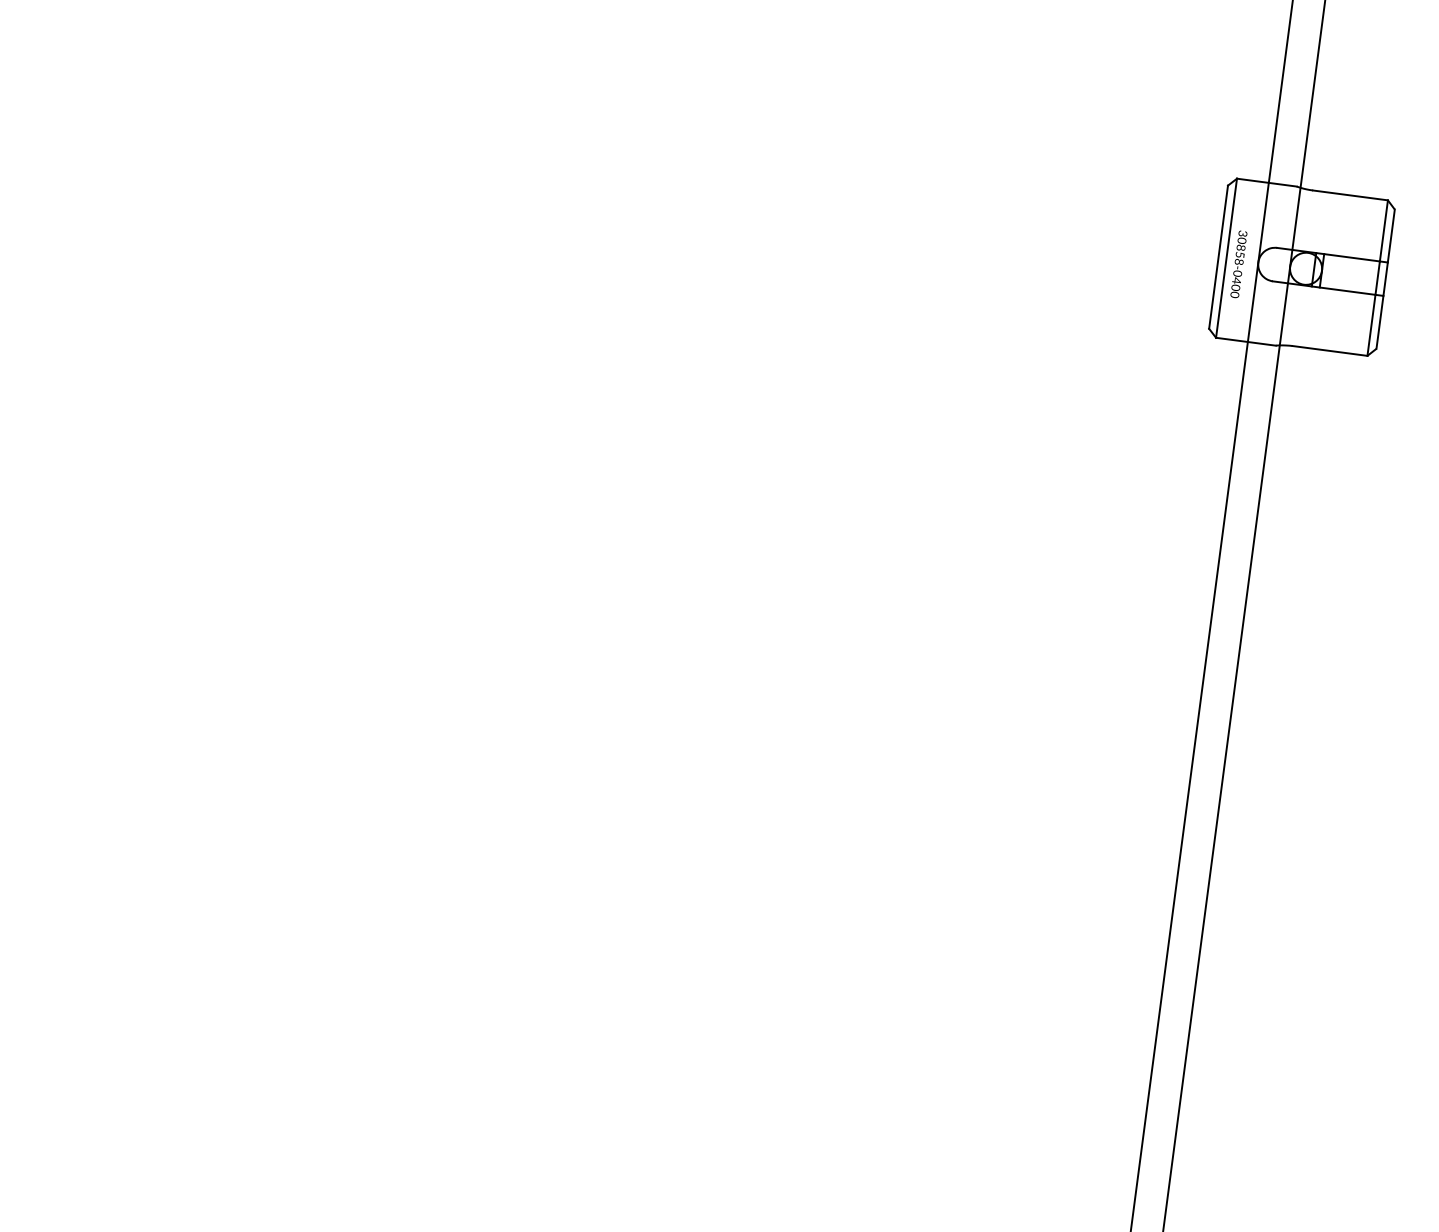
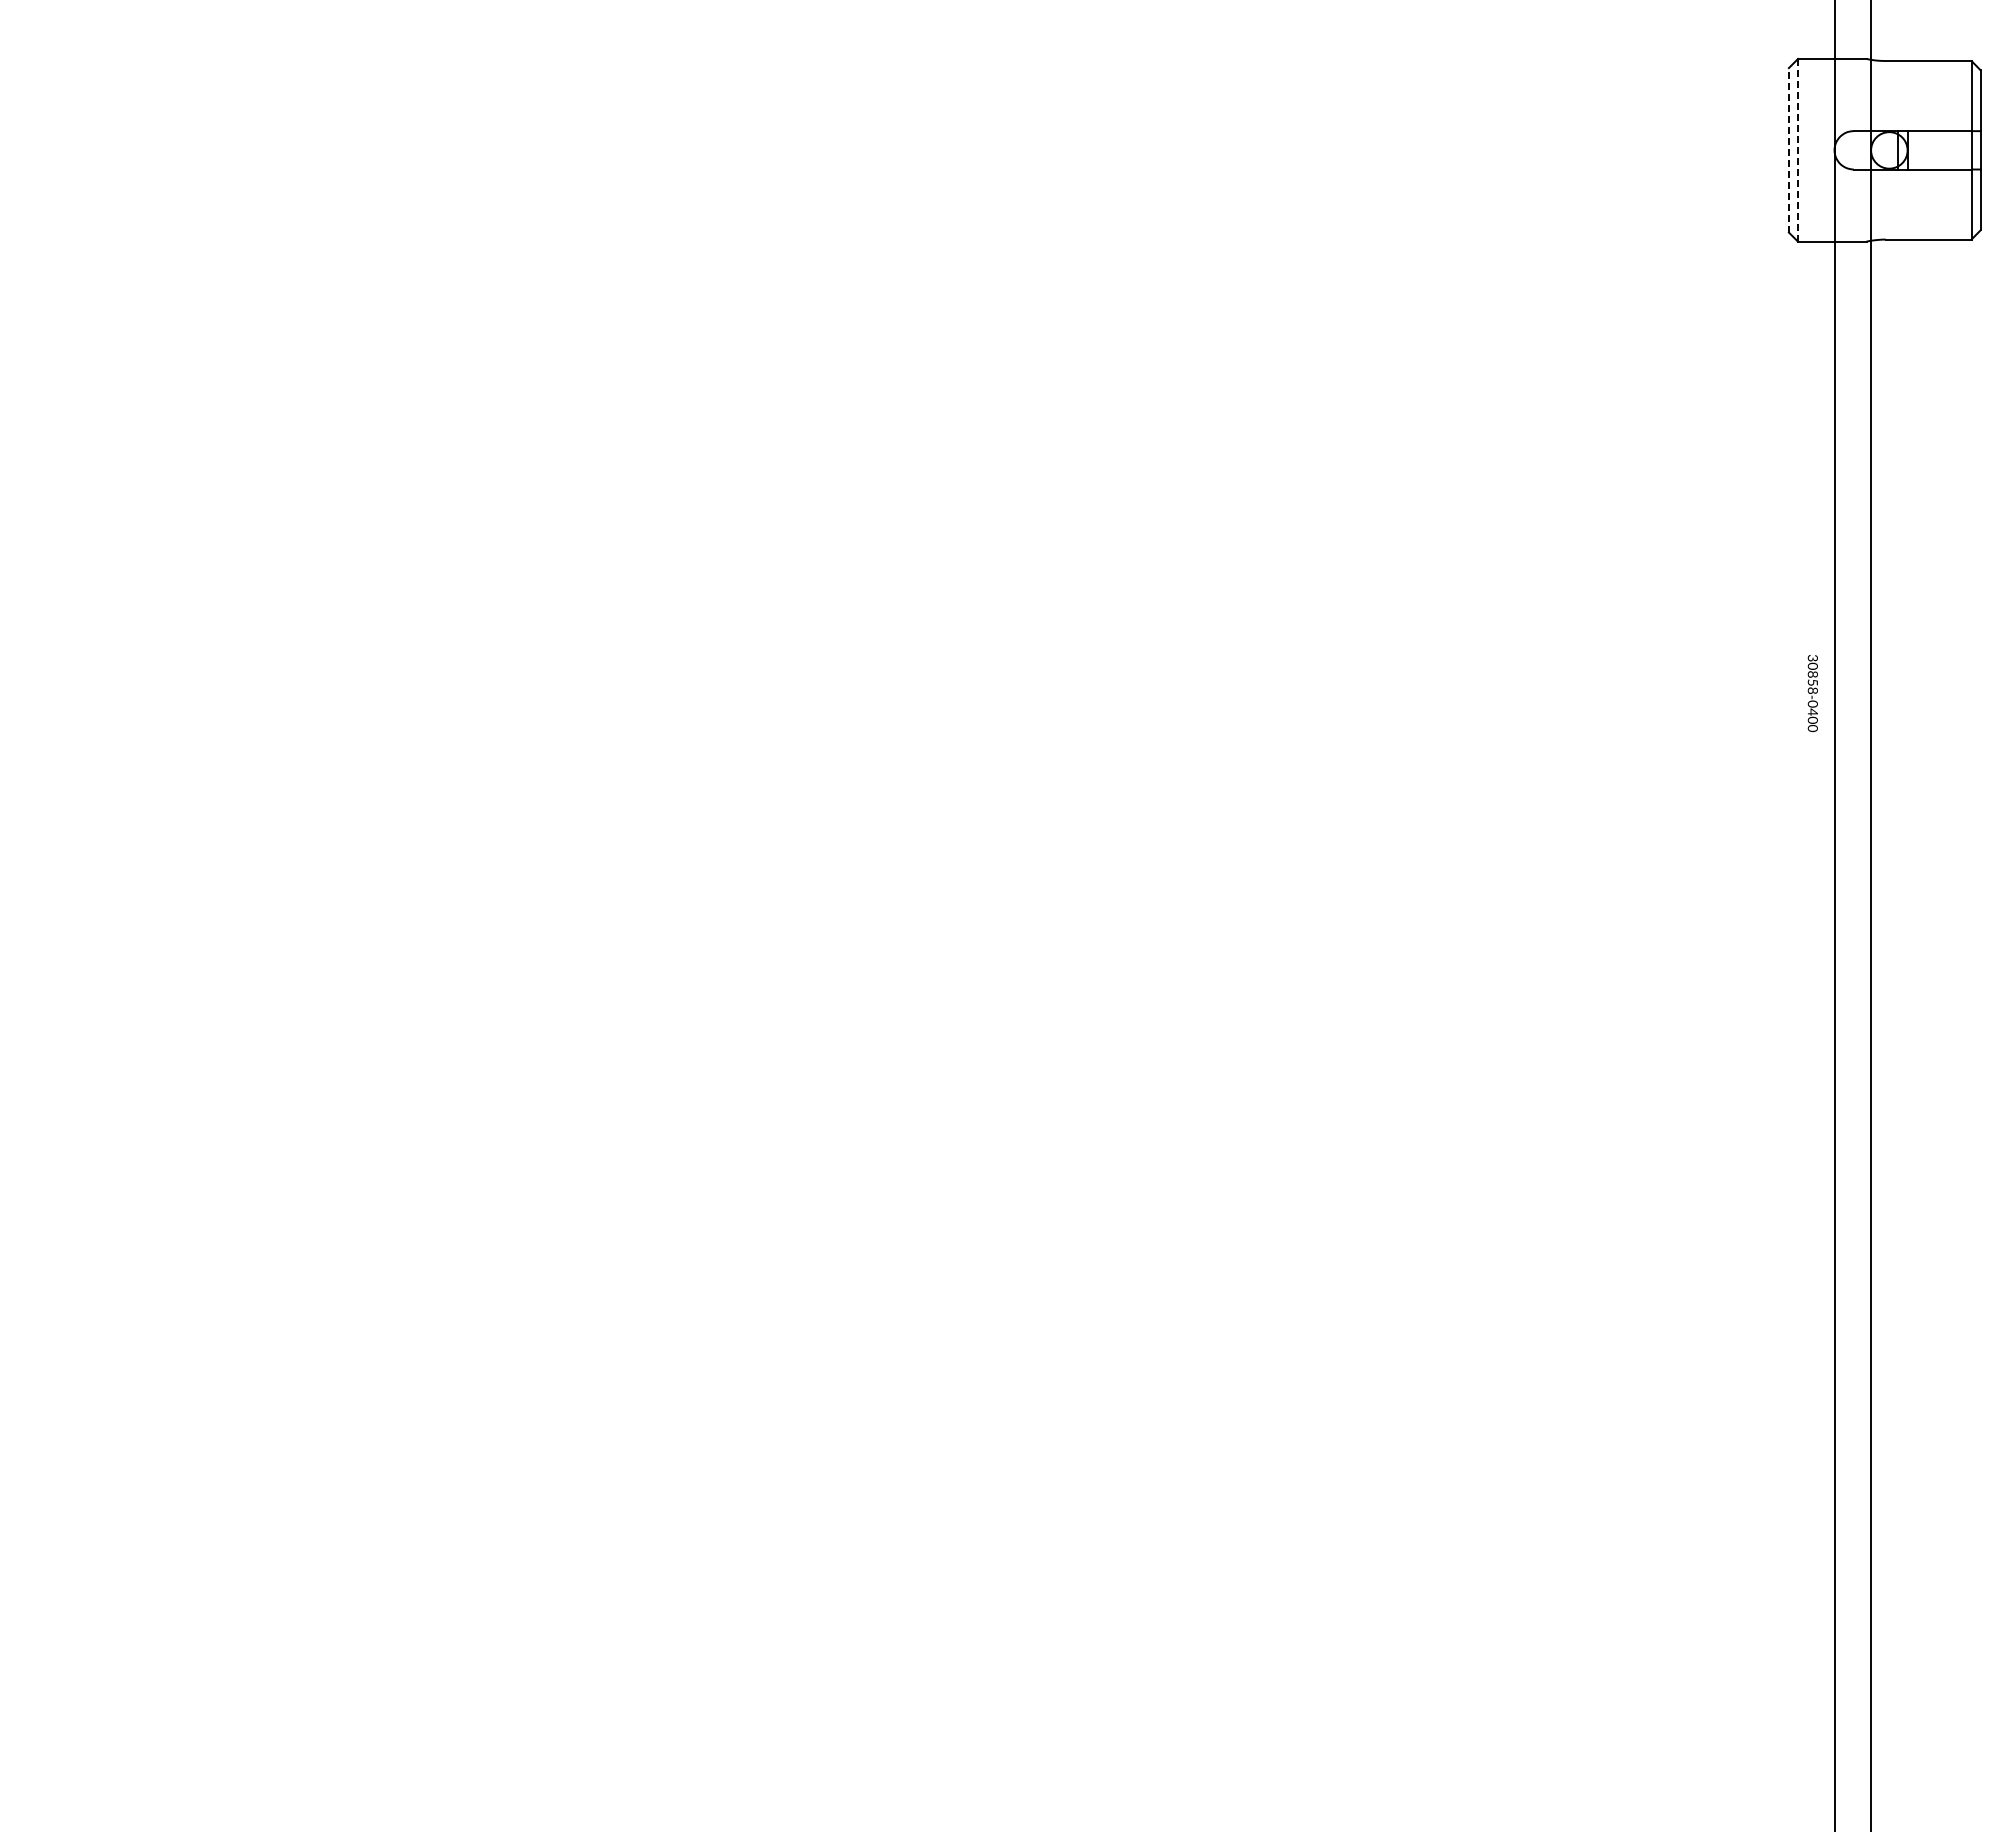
line: (1218, 256) -> (1788, 149), solid -> dashed
line: (1226, 258) -> (1798, 150), solid -> dashed
text: (1238, 264) -> (1812, 693), moved

